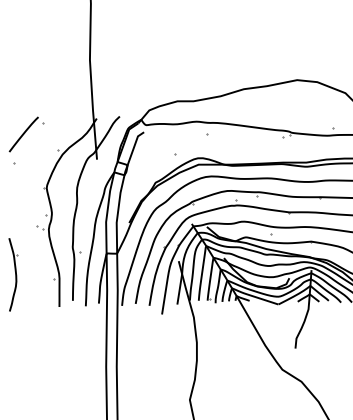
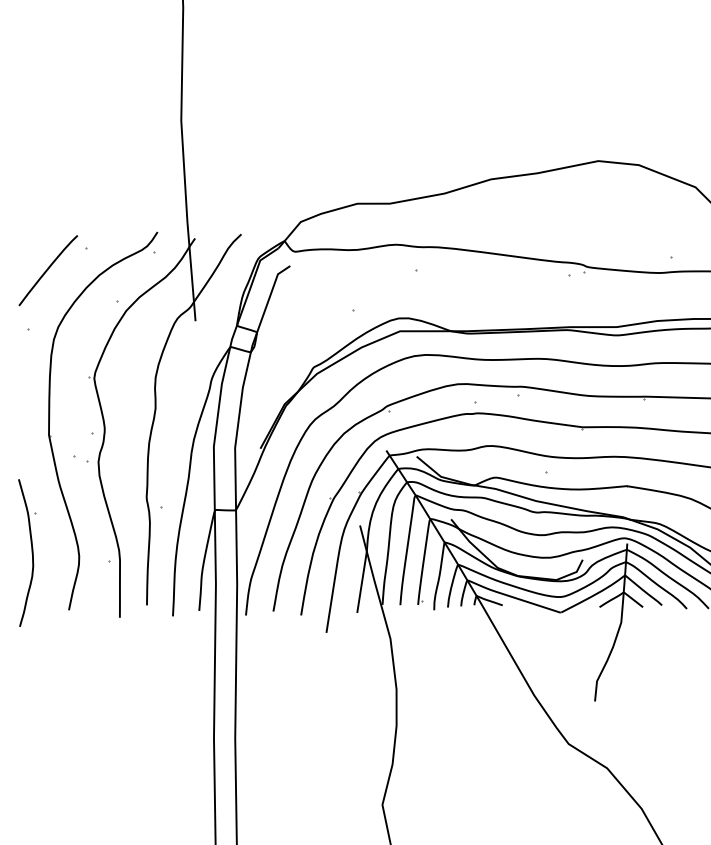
part: (25, 209) -> (51, 421), added

